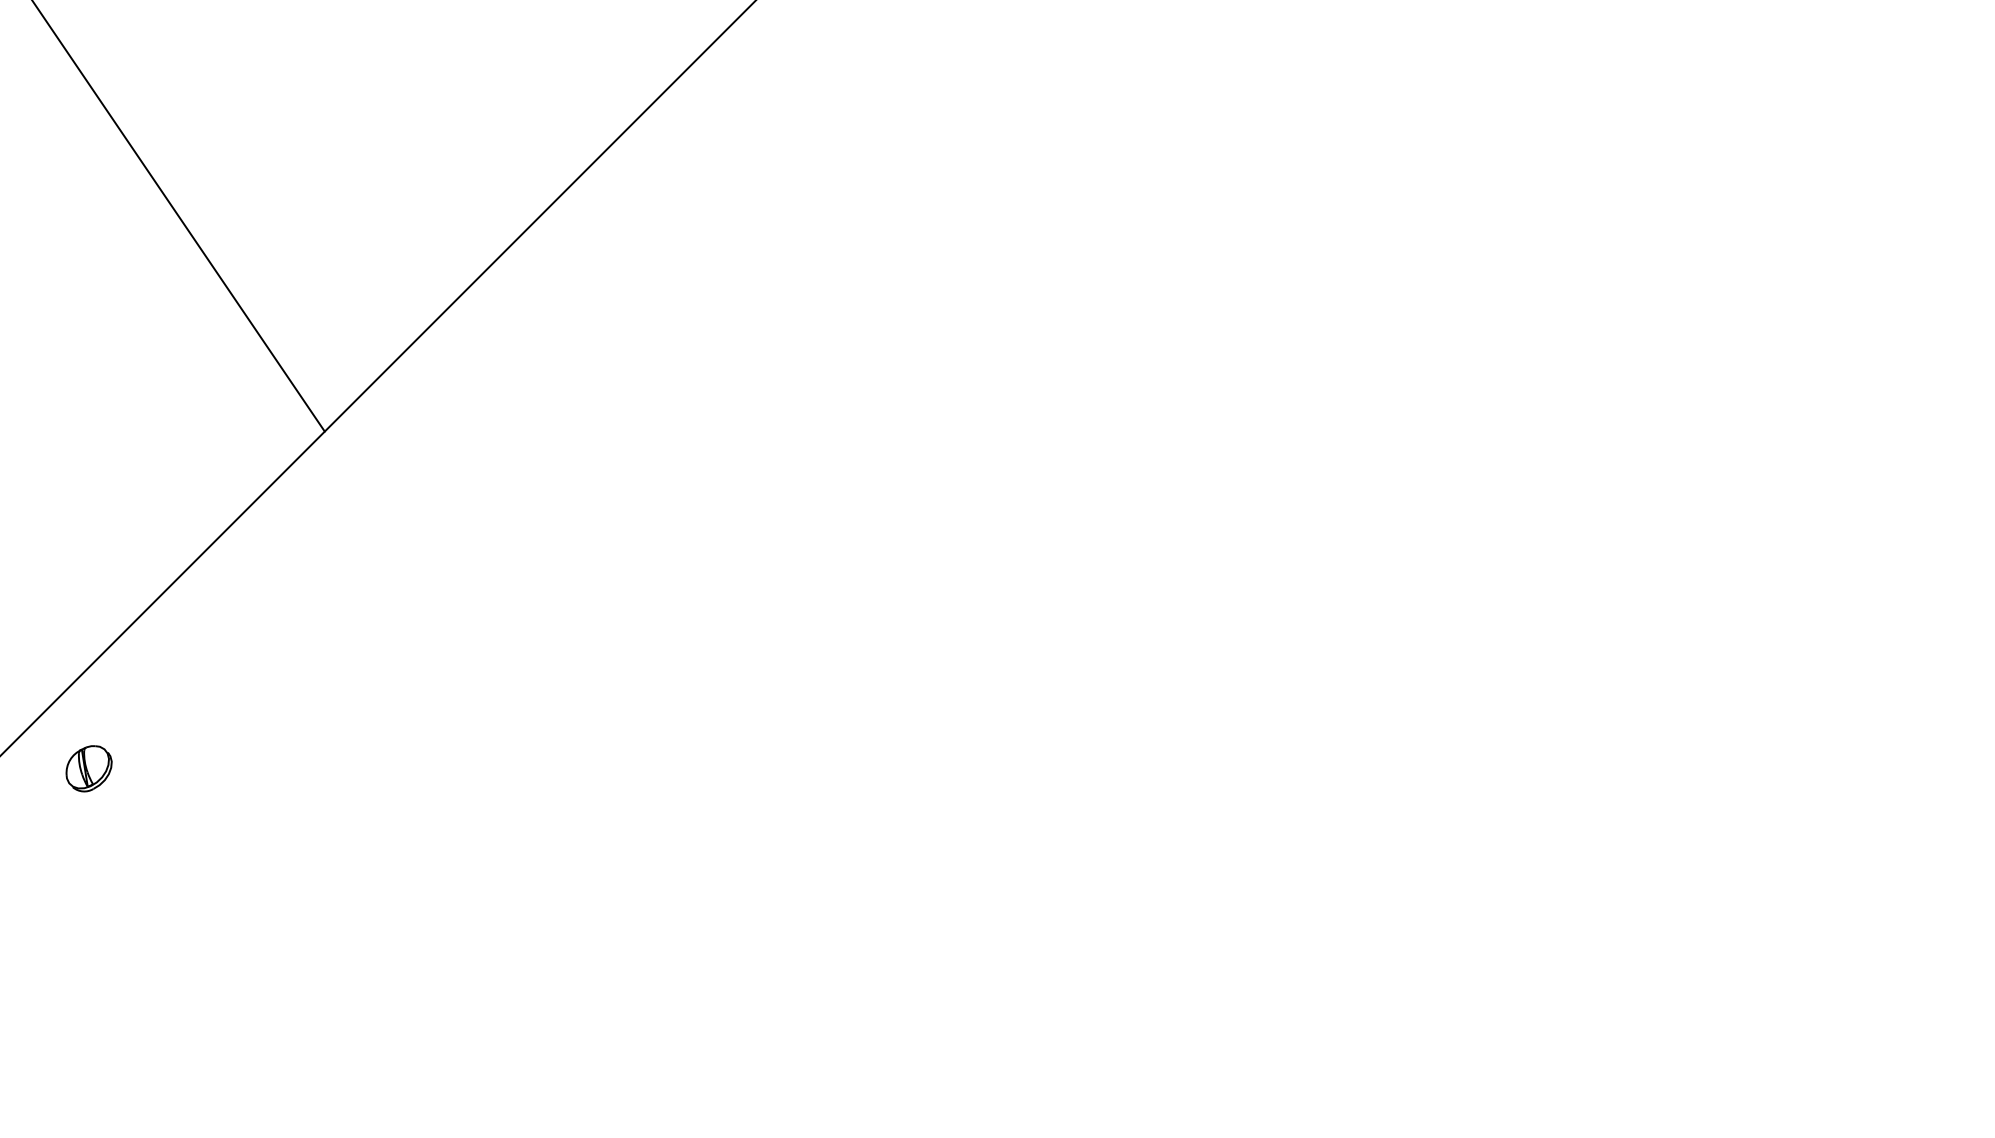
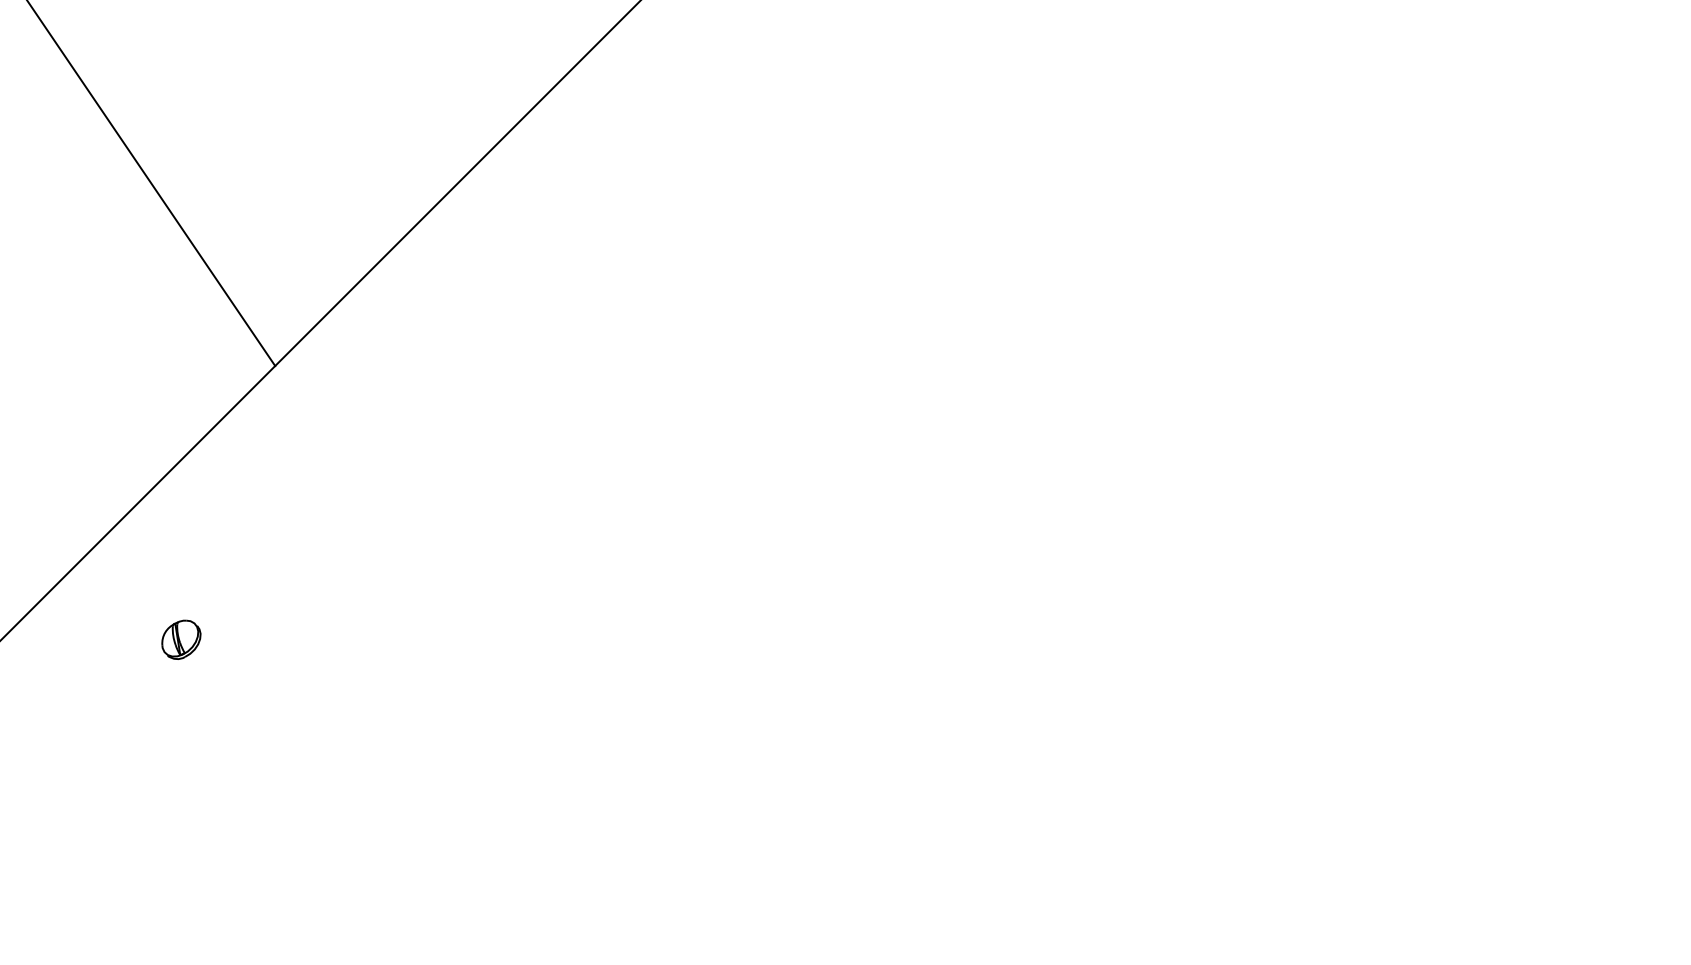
part: (89, 768) -> (181, 639), moved

